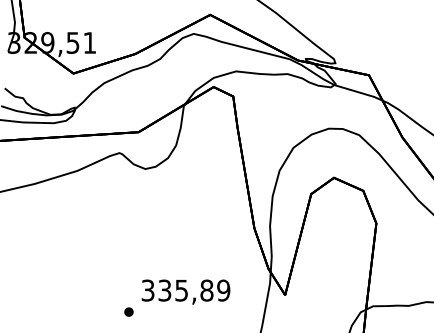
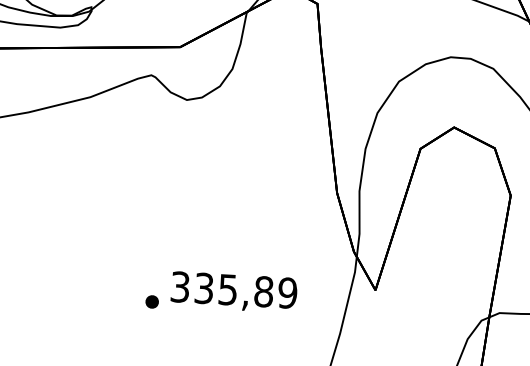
text: (185, 291) -> (233, 291), moved

